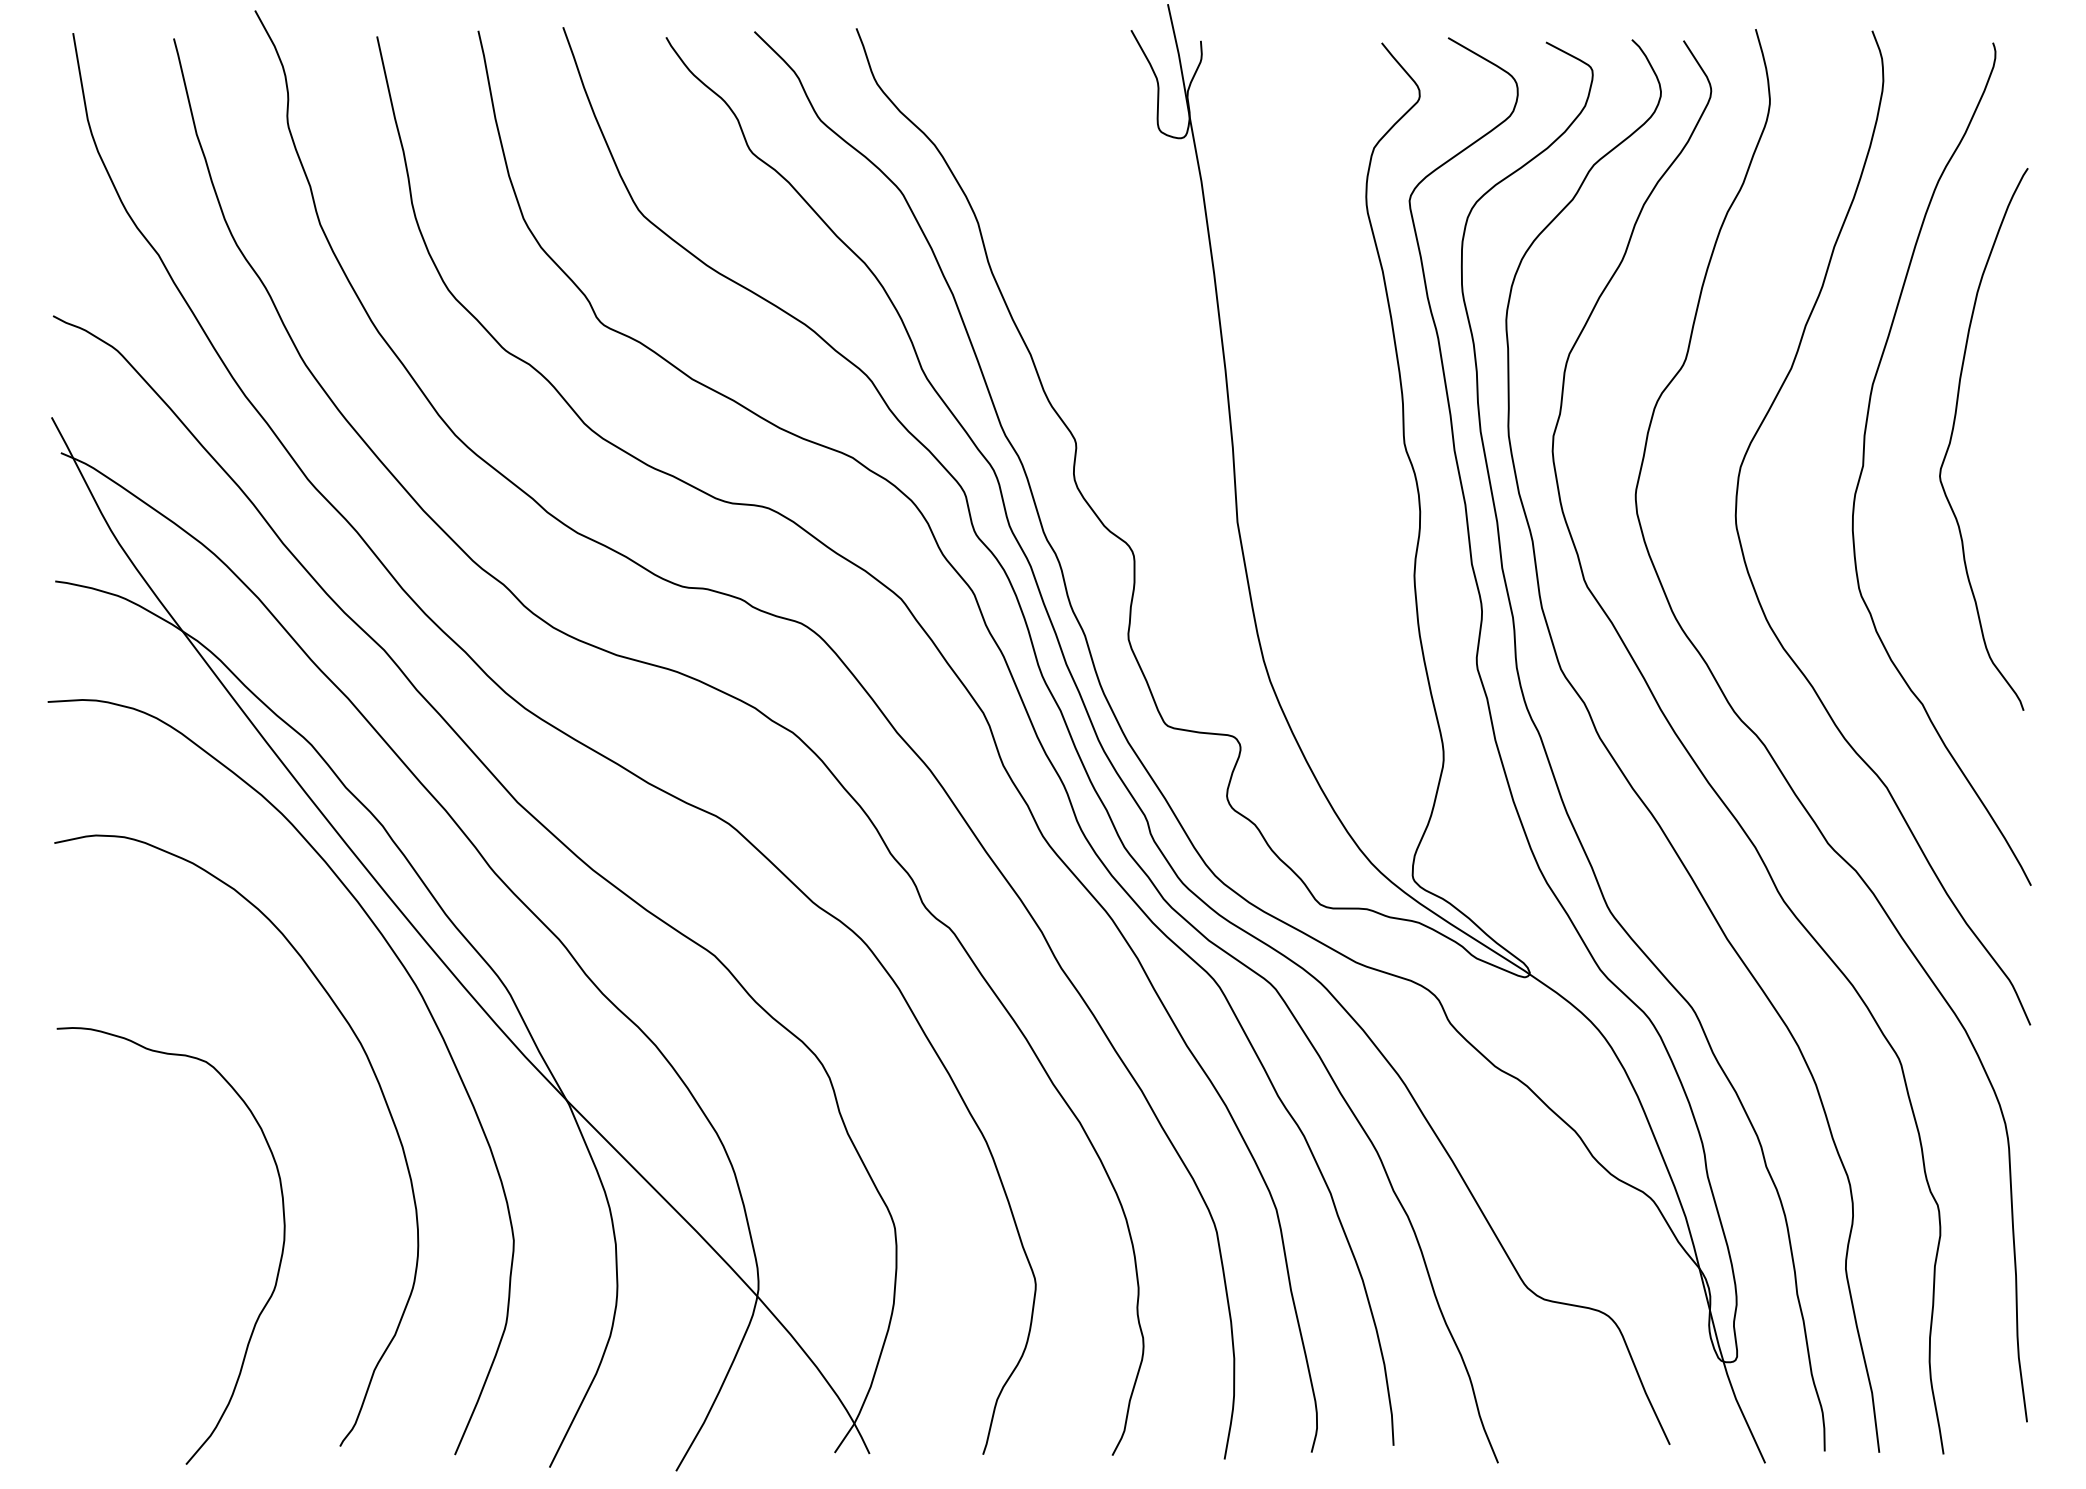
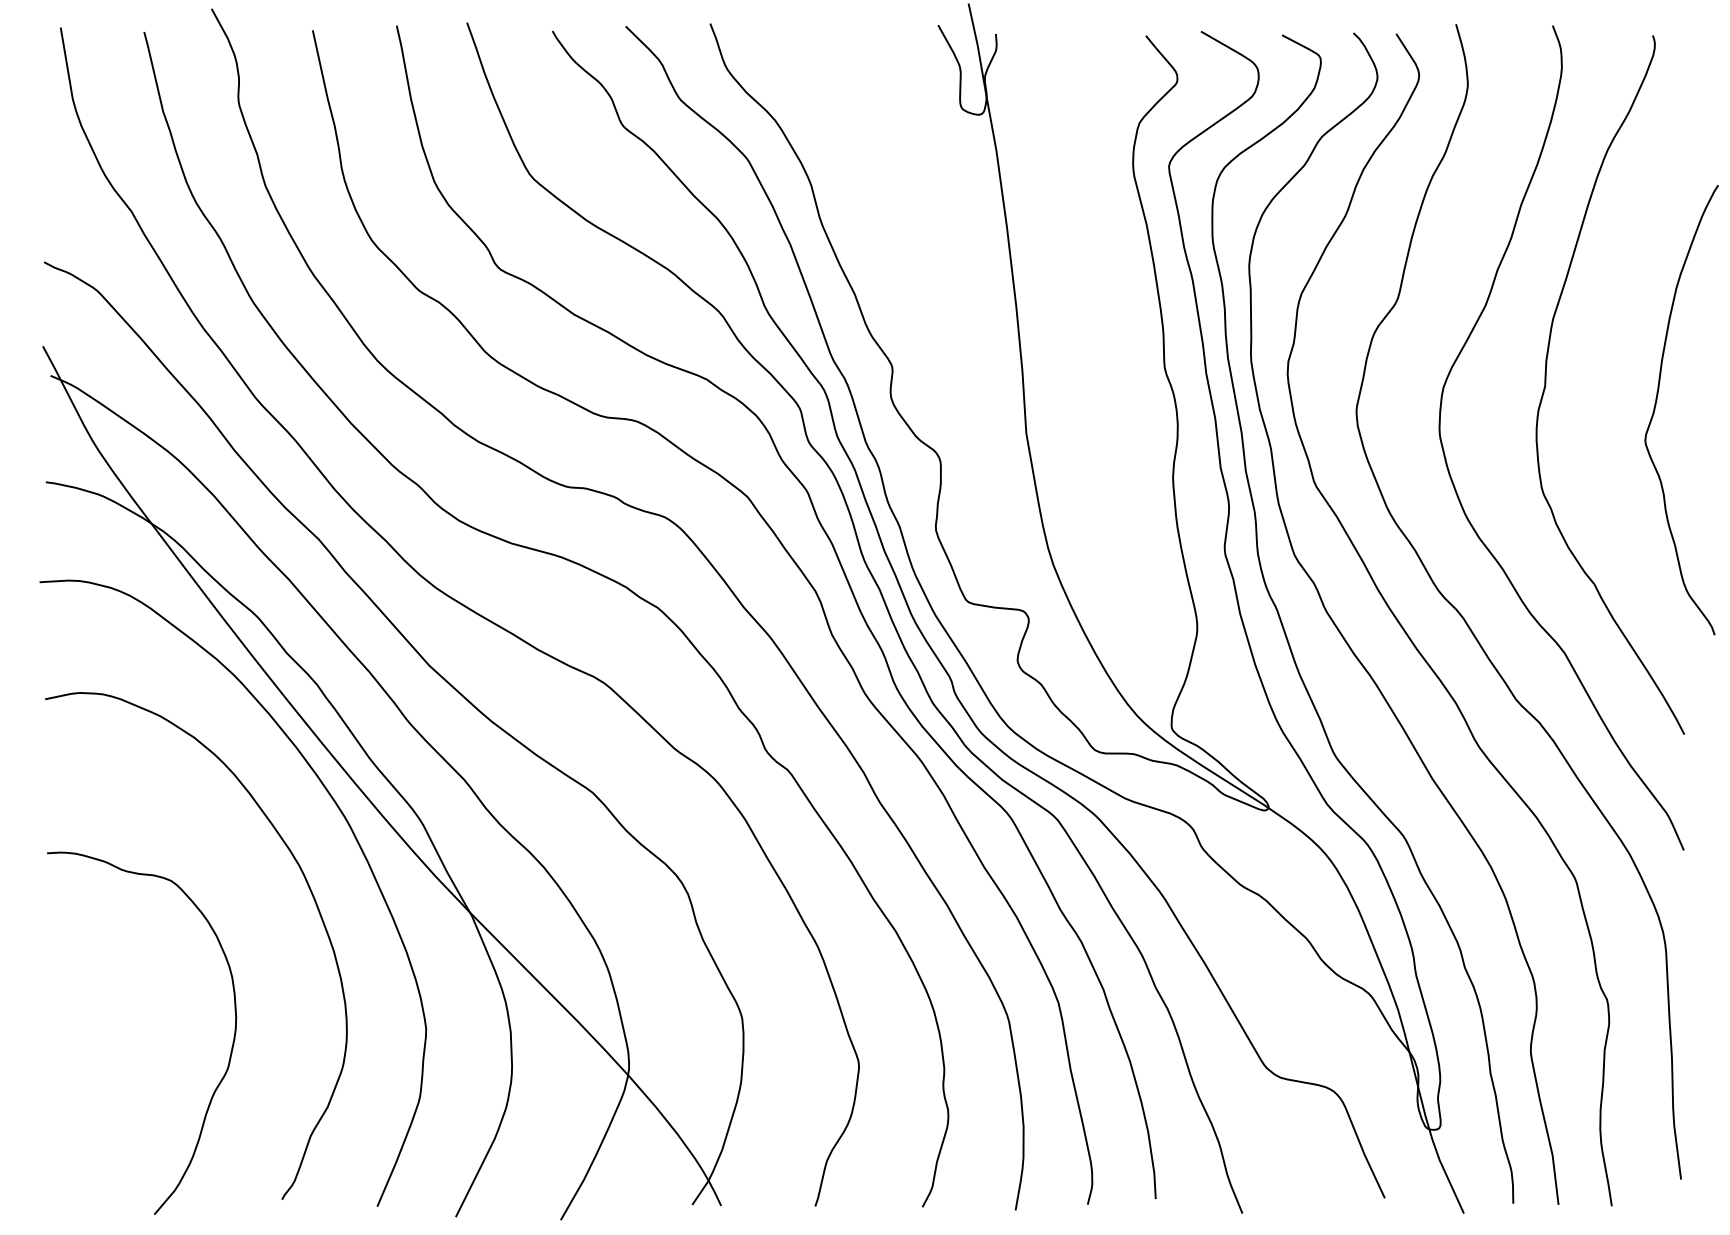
curve: (1953, 432) -> (1656, 404), moved

